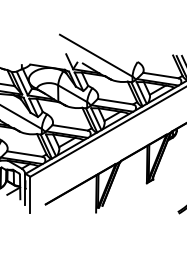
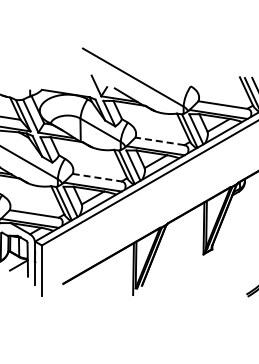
line: (115, 101) -> (159, 141), solid -> dashed
line: (70, 127) -> (97, 177), solid -> dashed

